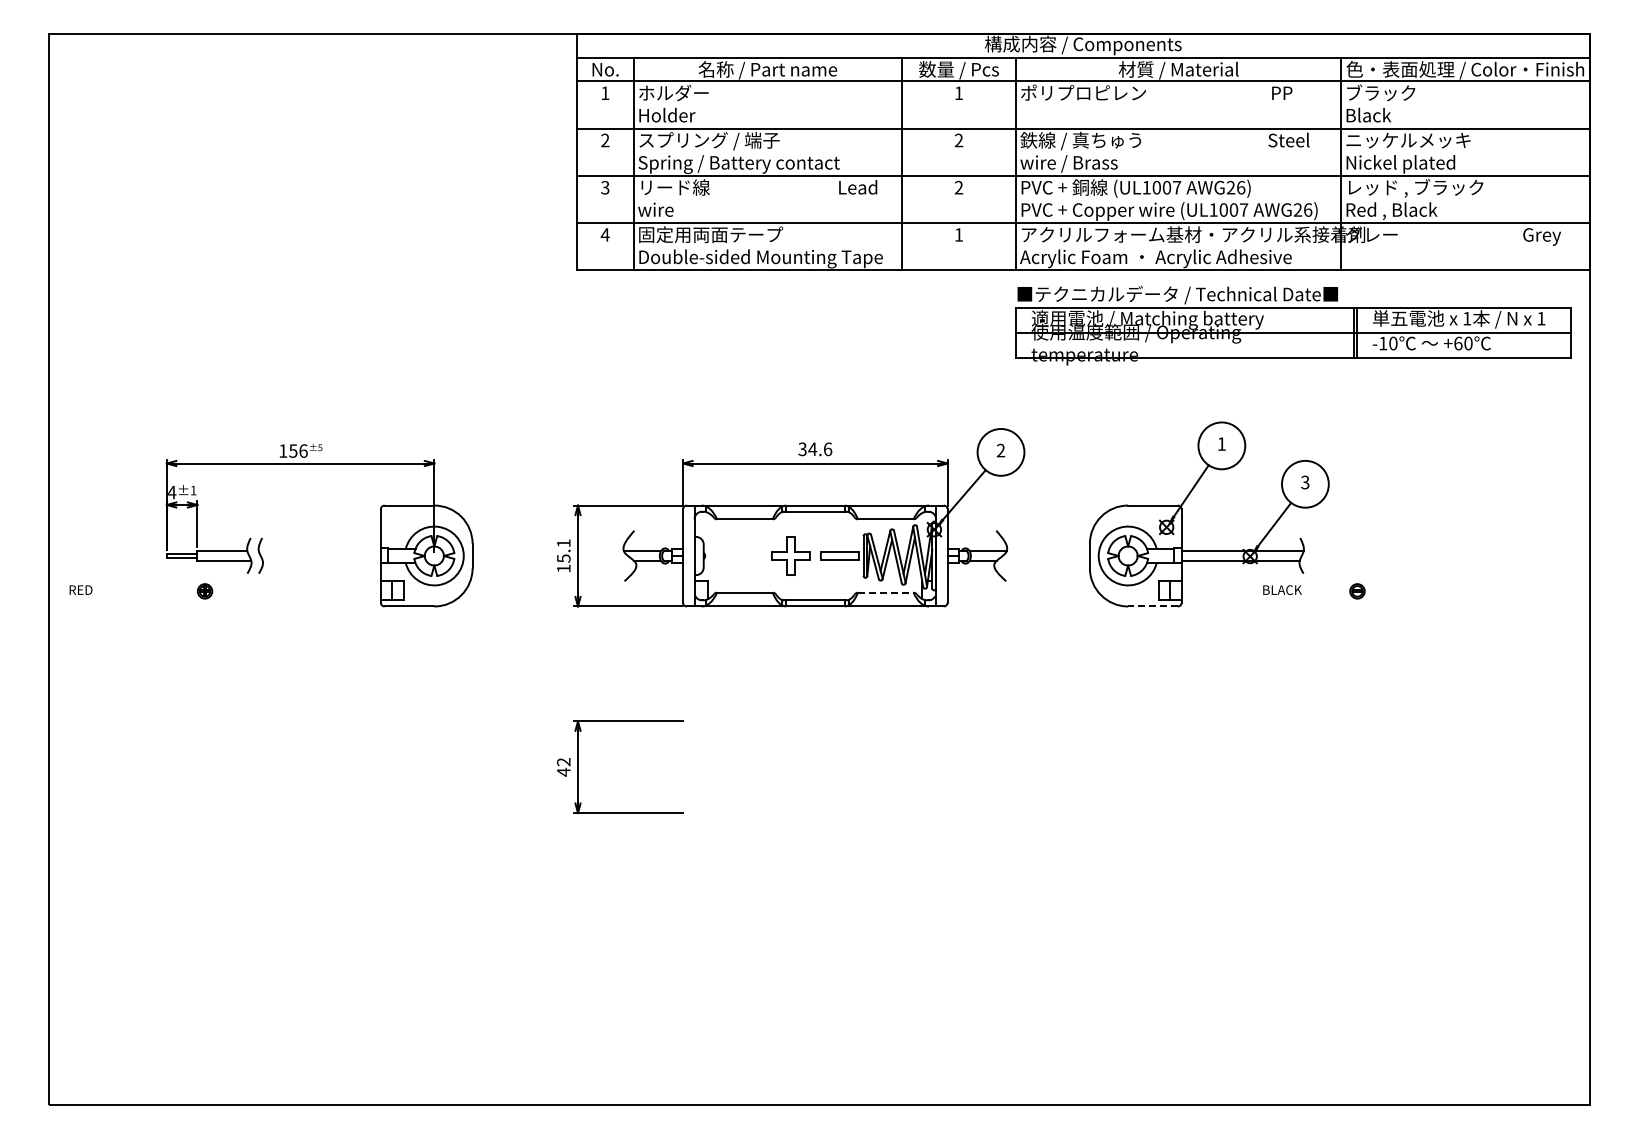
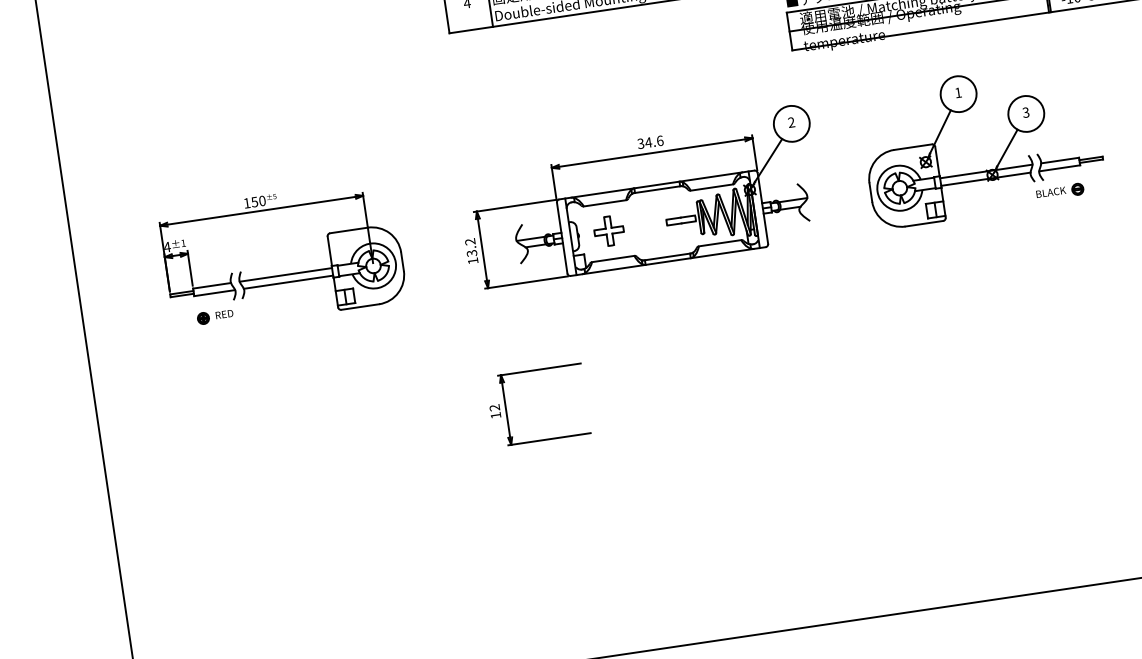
text: (303, 450) -> (262, 200), 156 -> 150
line: (319, 550) -> (285, 274), added
text: (563, 550) -> (470, 247), 15.1 -> 13.2
part: (790, 555) -> (608, 230), moved
part: (1353, 555) -> (1070, 162), added
line: (321, 560) -> (288, 282), added
text: (80, 589) -> (224, 313), moved
text: (1282, 589) -> (1051, 191), moved
line: (885, 592) -> (719, 243), dashed -> solid
line: (1153, 606) -> (924, 223), dashed -> solid
text: (563, 771) -> (495, 414), 42 -> 12

